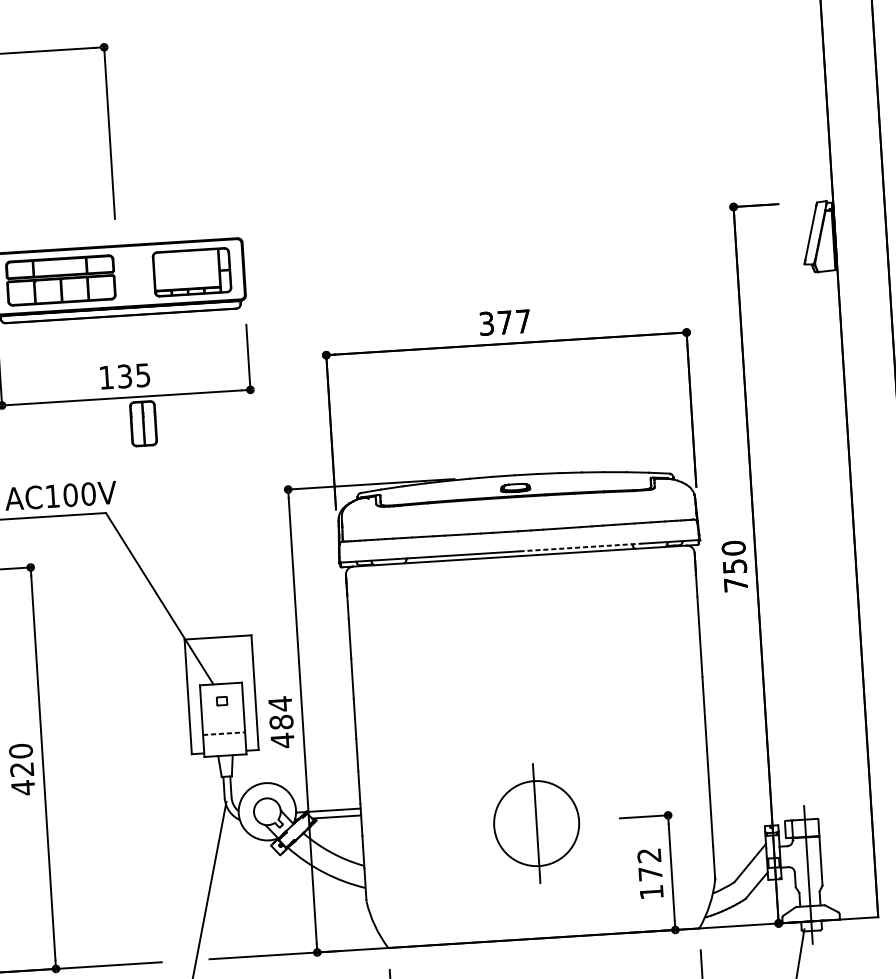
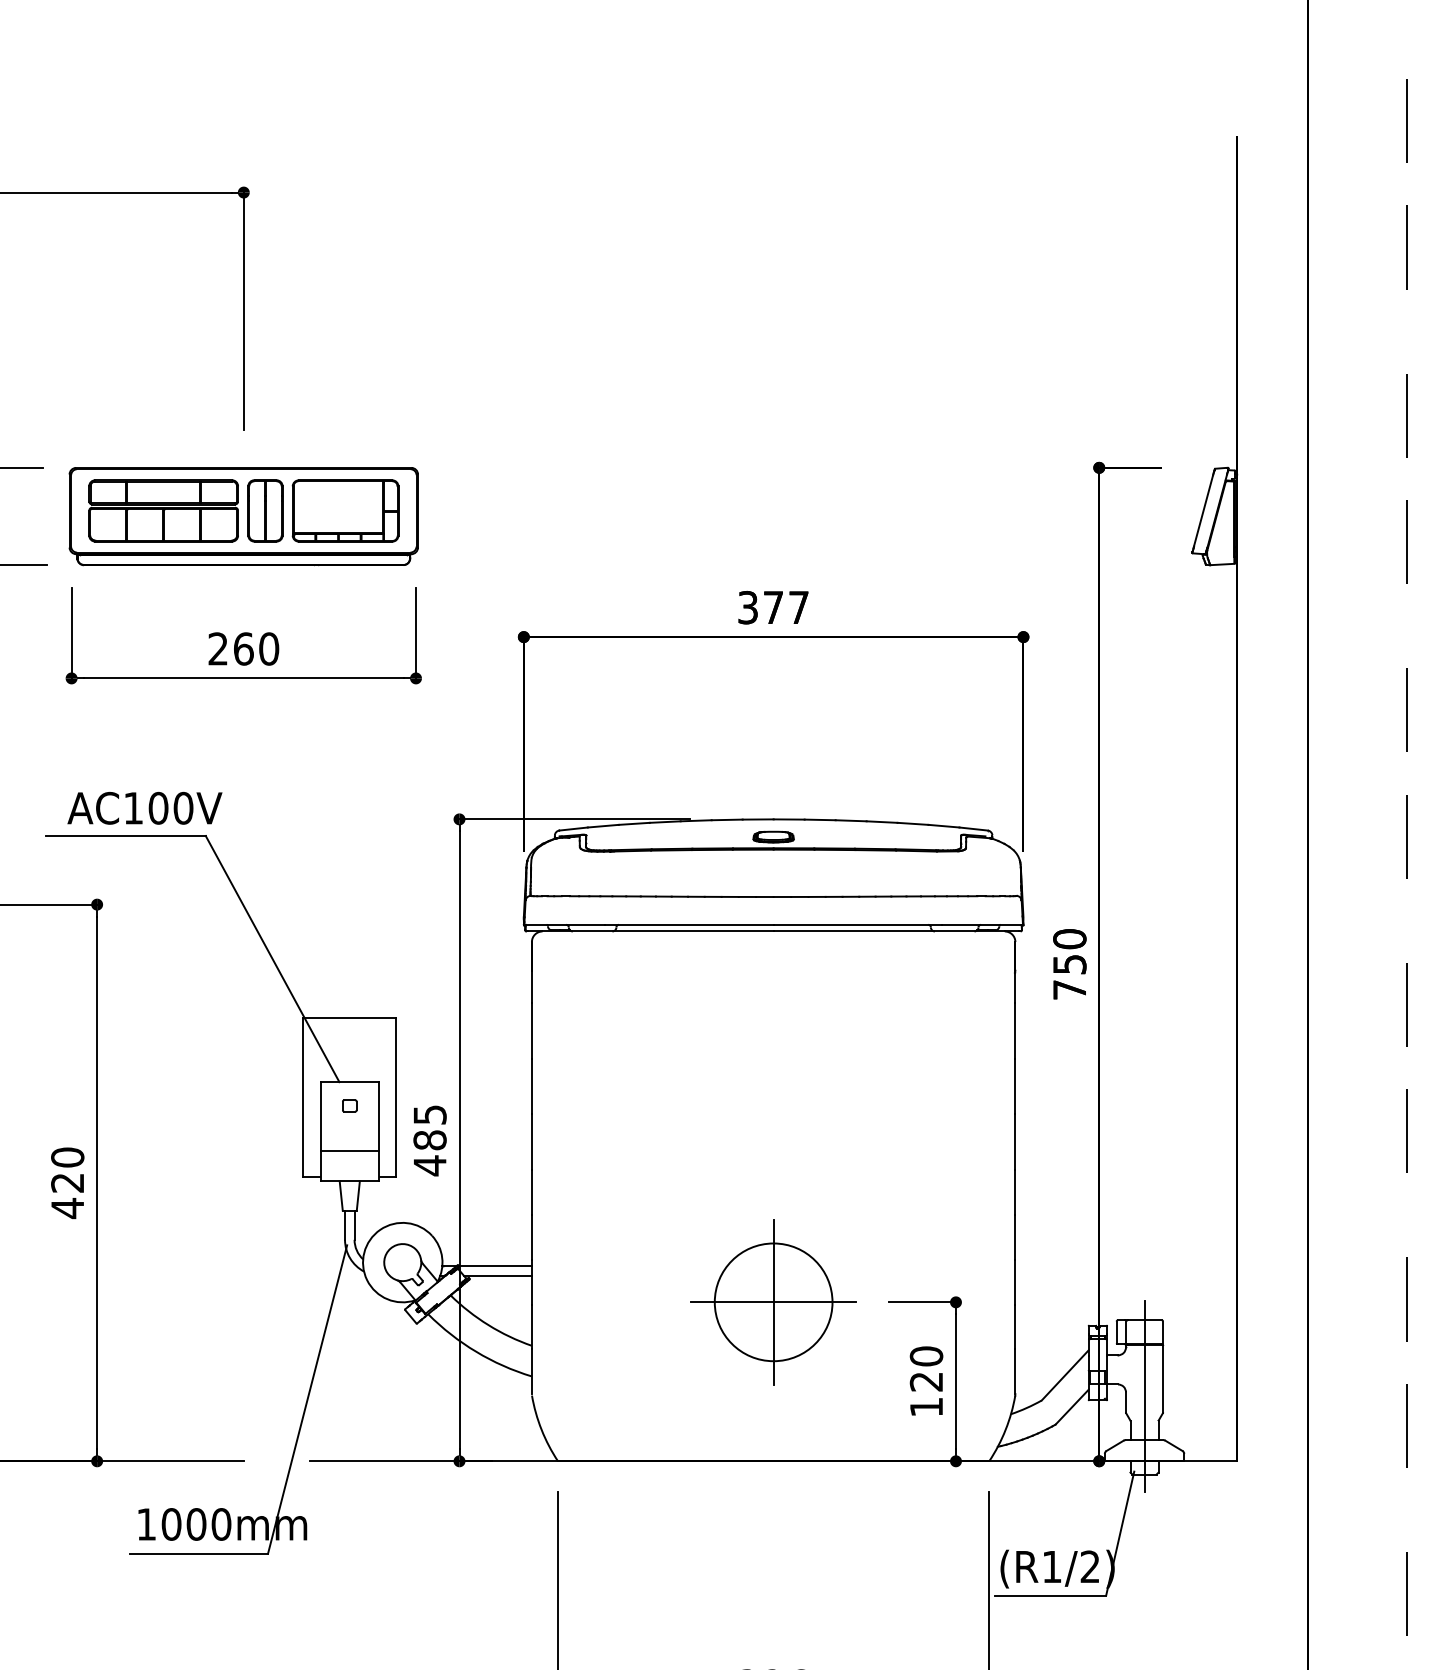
text: (124, 376) -> (243, 648), 135 -> 260
part: (143, 423) -> (265, 510), moved
line: (580, 547) -> (858, 924), dashed -> solid
text: (279, 703) -> (429, 1114), 484 -> 485
line: (224, 734) -> (350, 1151), dashed -> solid
line: (536, 823) -> (773, 1302), added
text: (649, 864) -> (926, 1368), 172 -> 120

